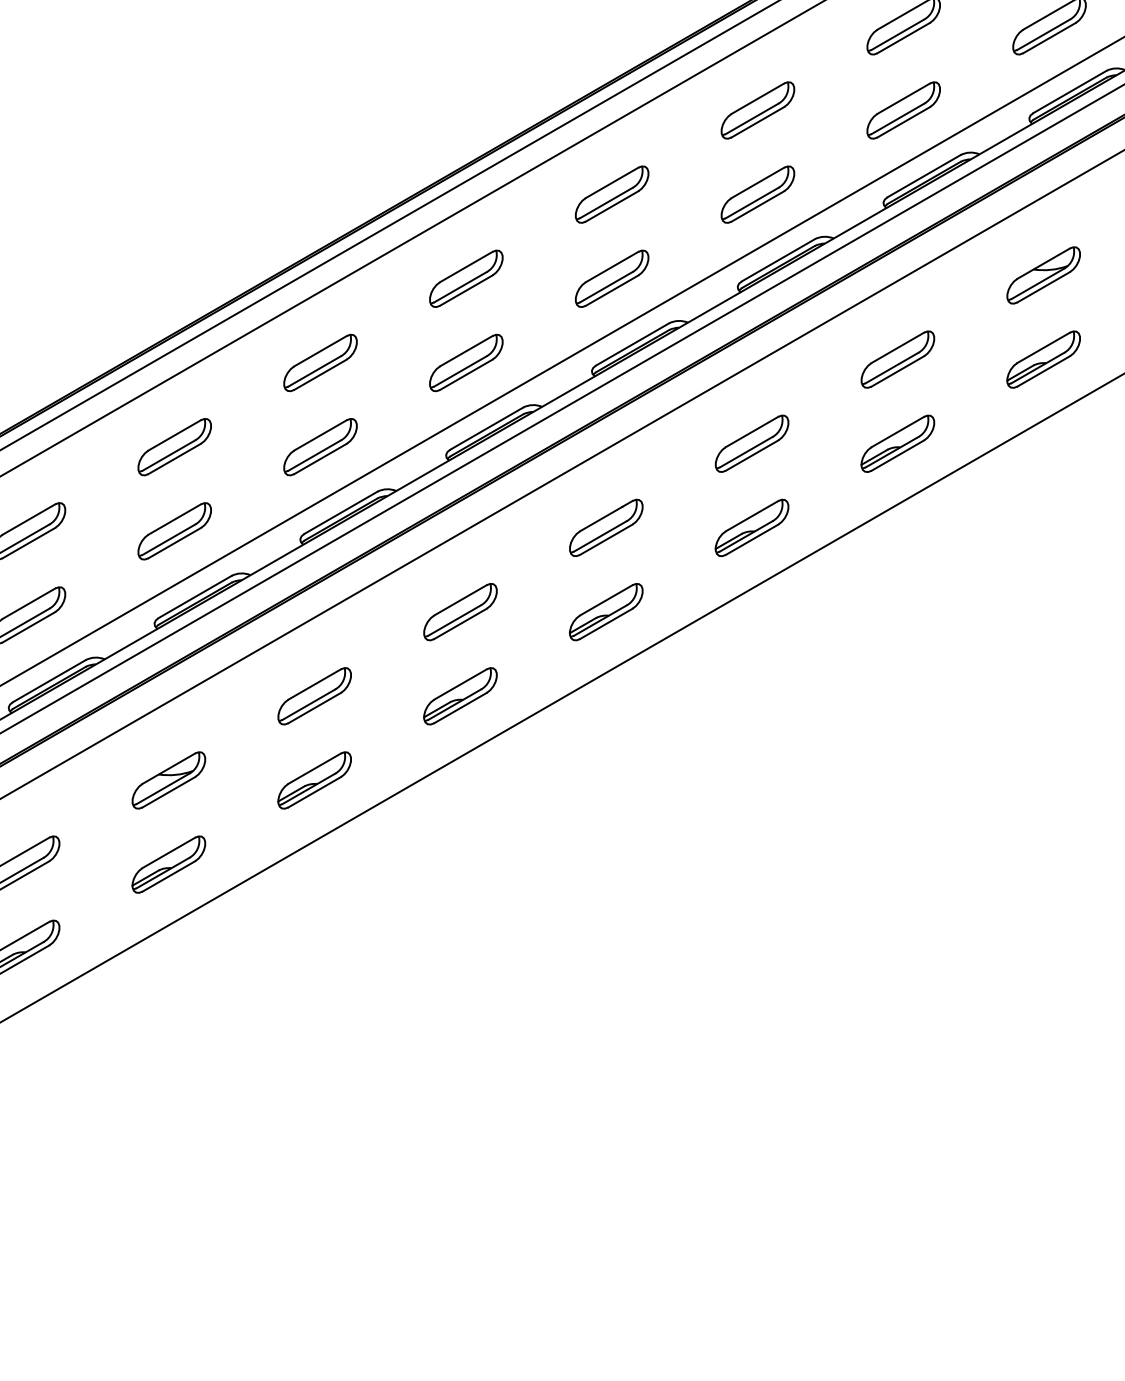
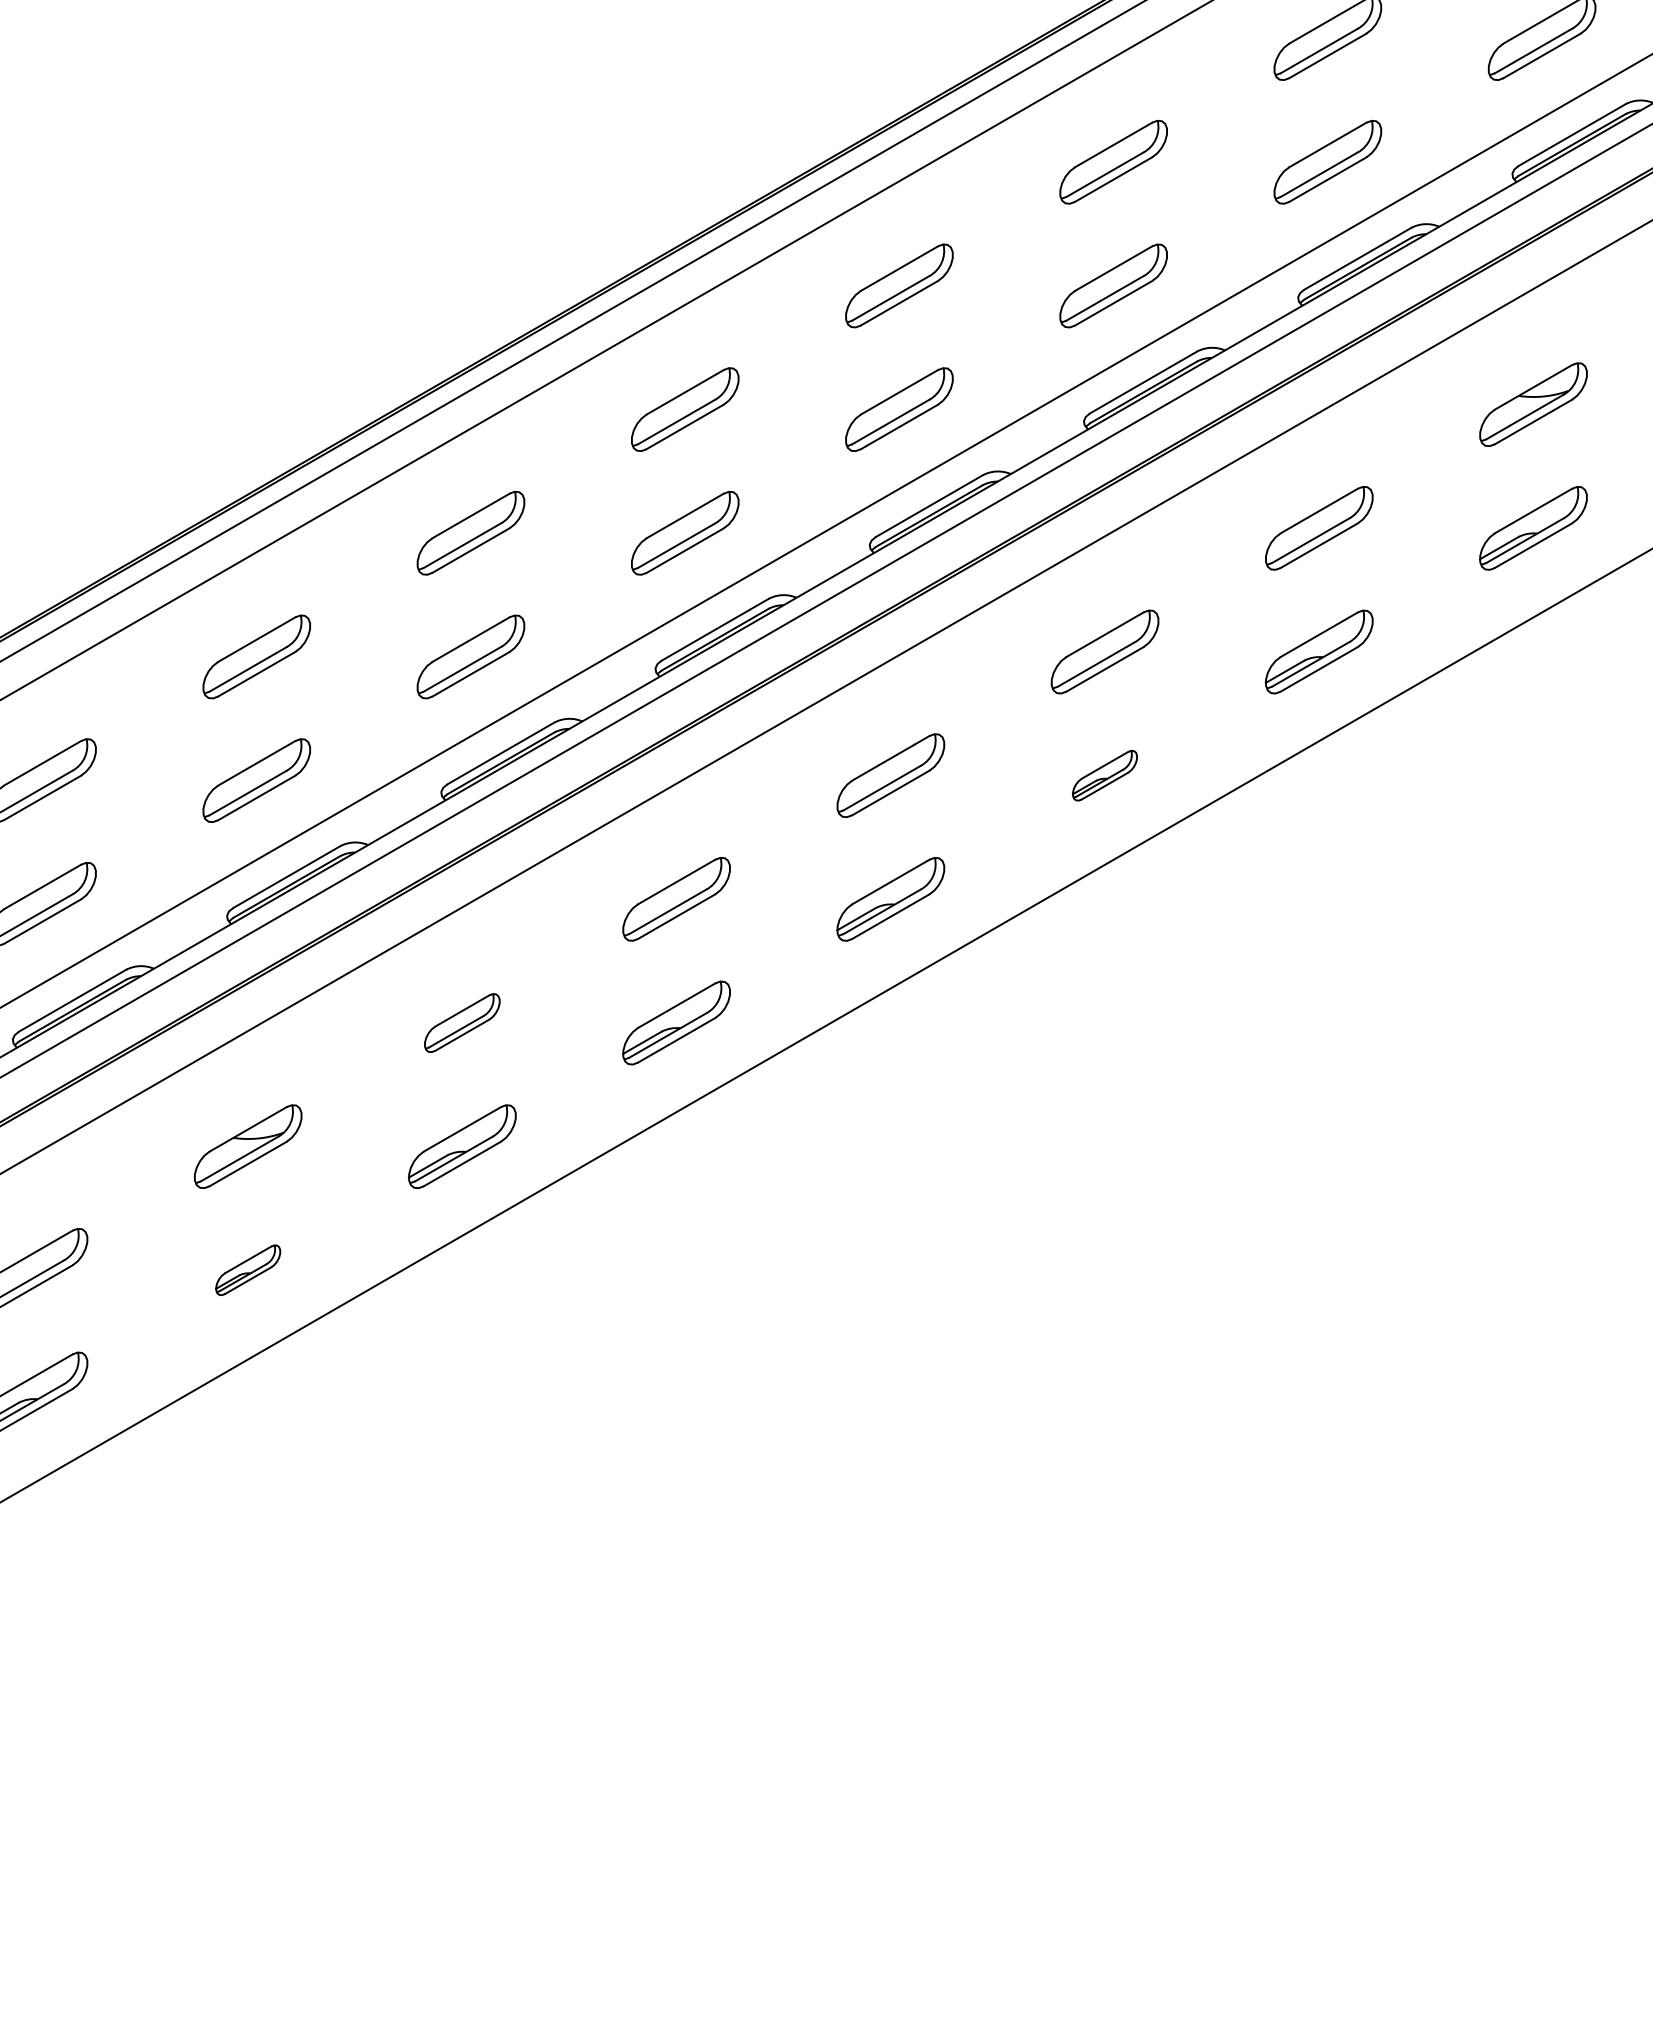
part: (751, 527) -> (1104, 775), size x0.6
part: (314, 696) -> (462, 1023), size x0.7
part: (168, 864) -> (247, 1270), size x0.6

